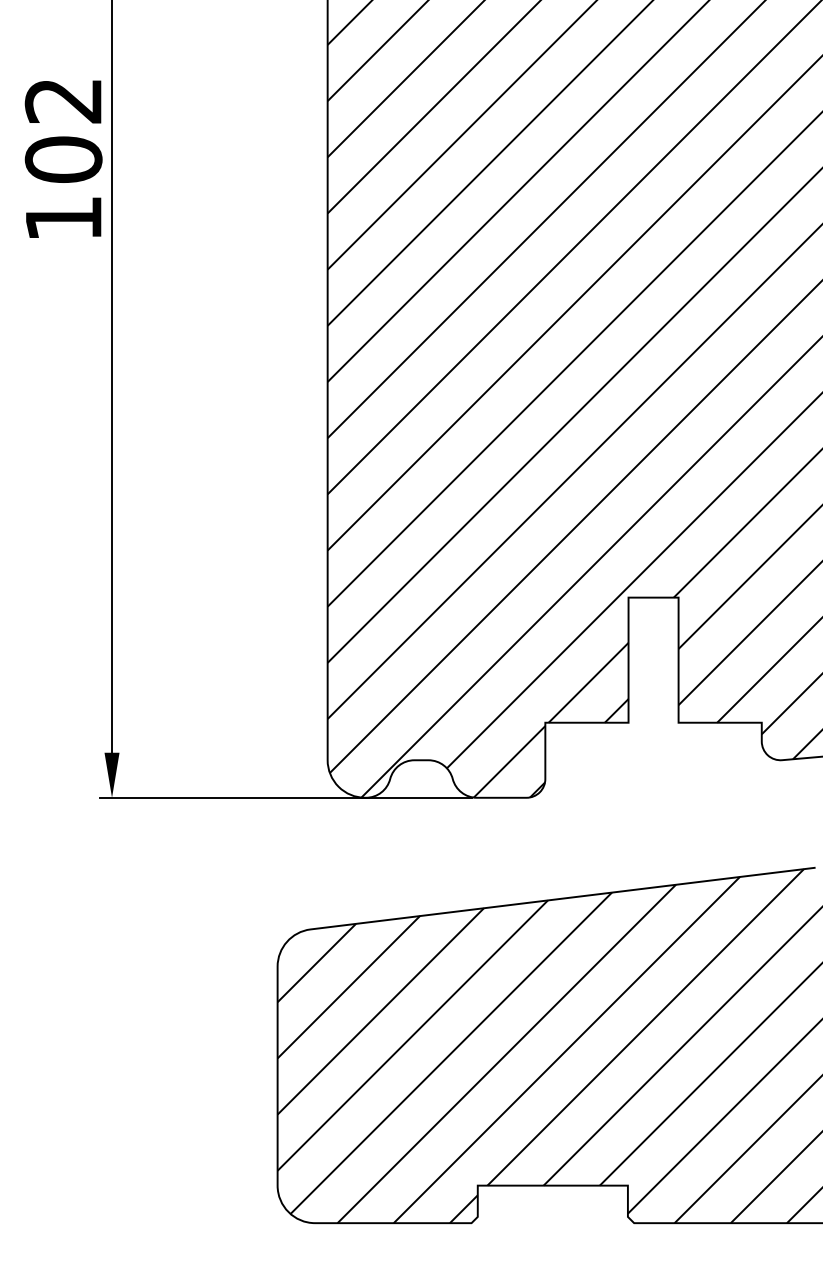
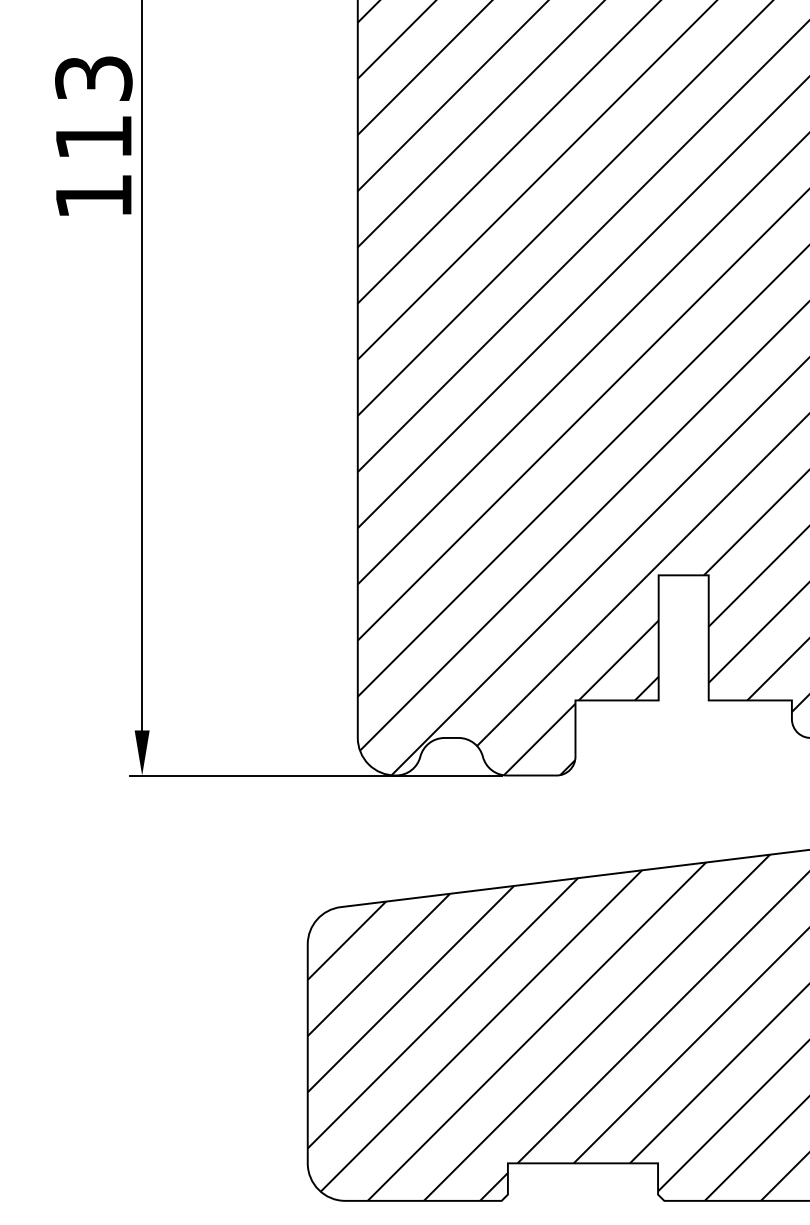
text: (63, 130) -> (93, 108), 102 -> 113

